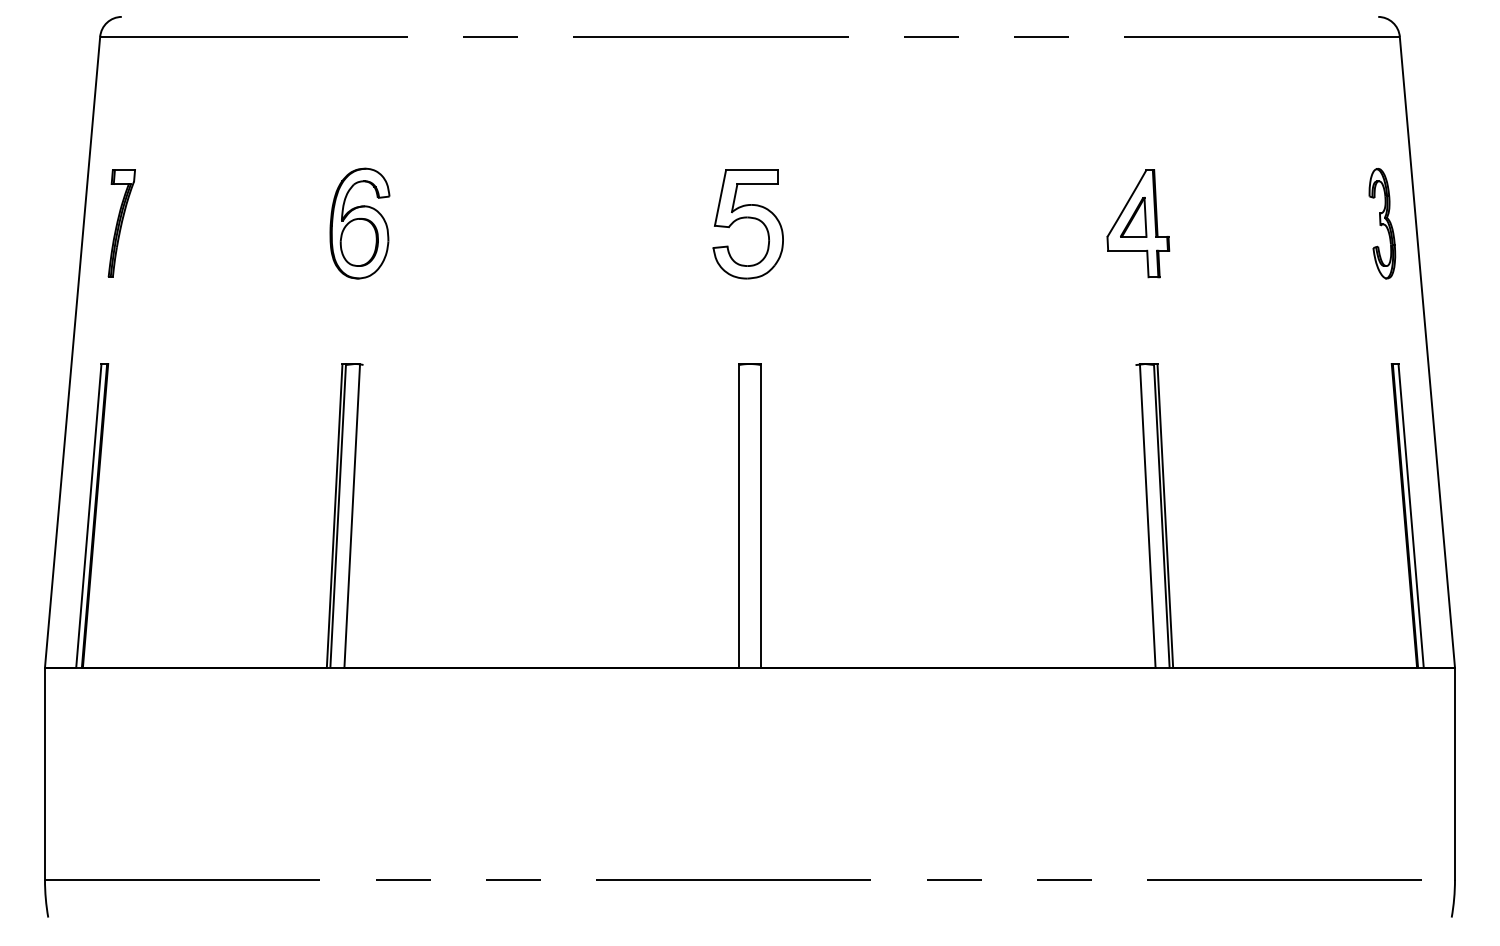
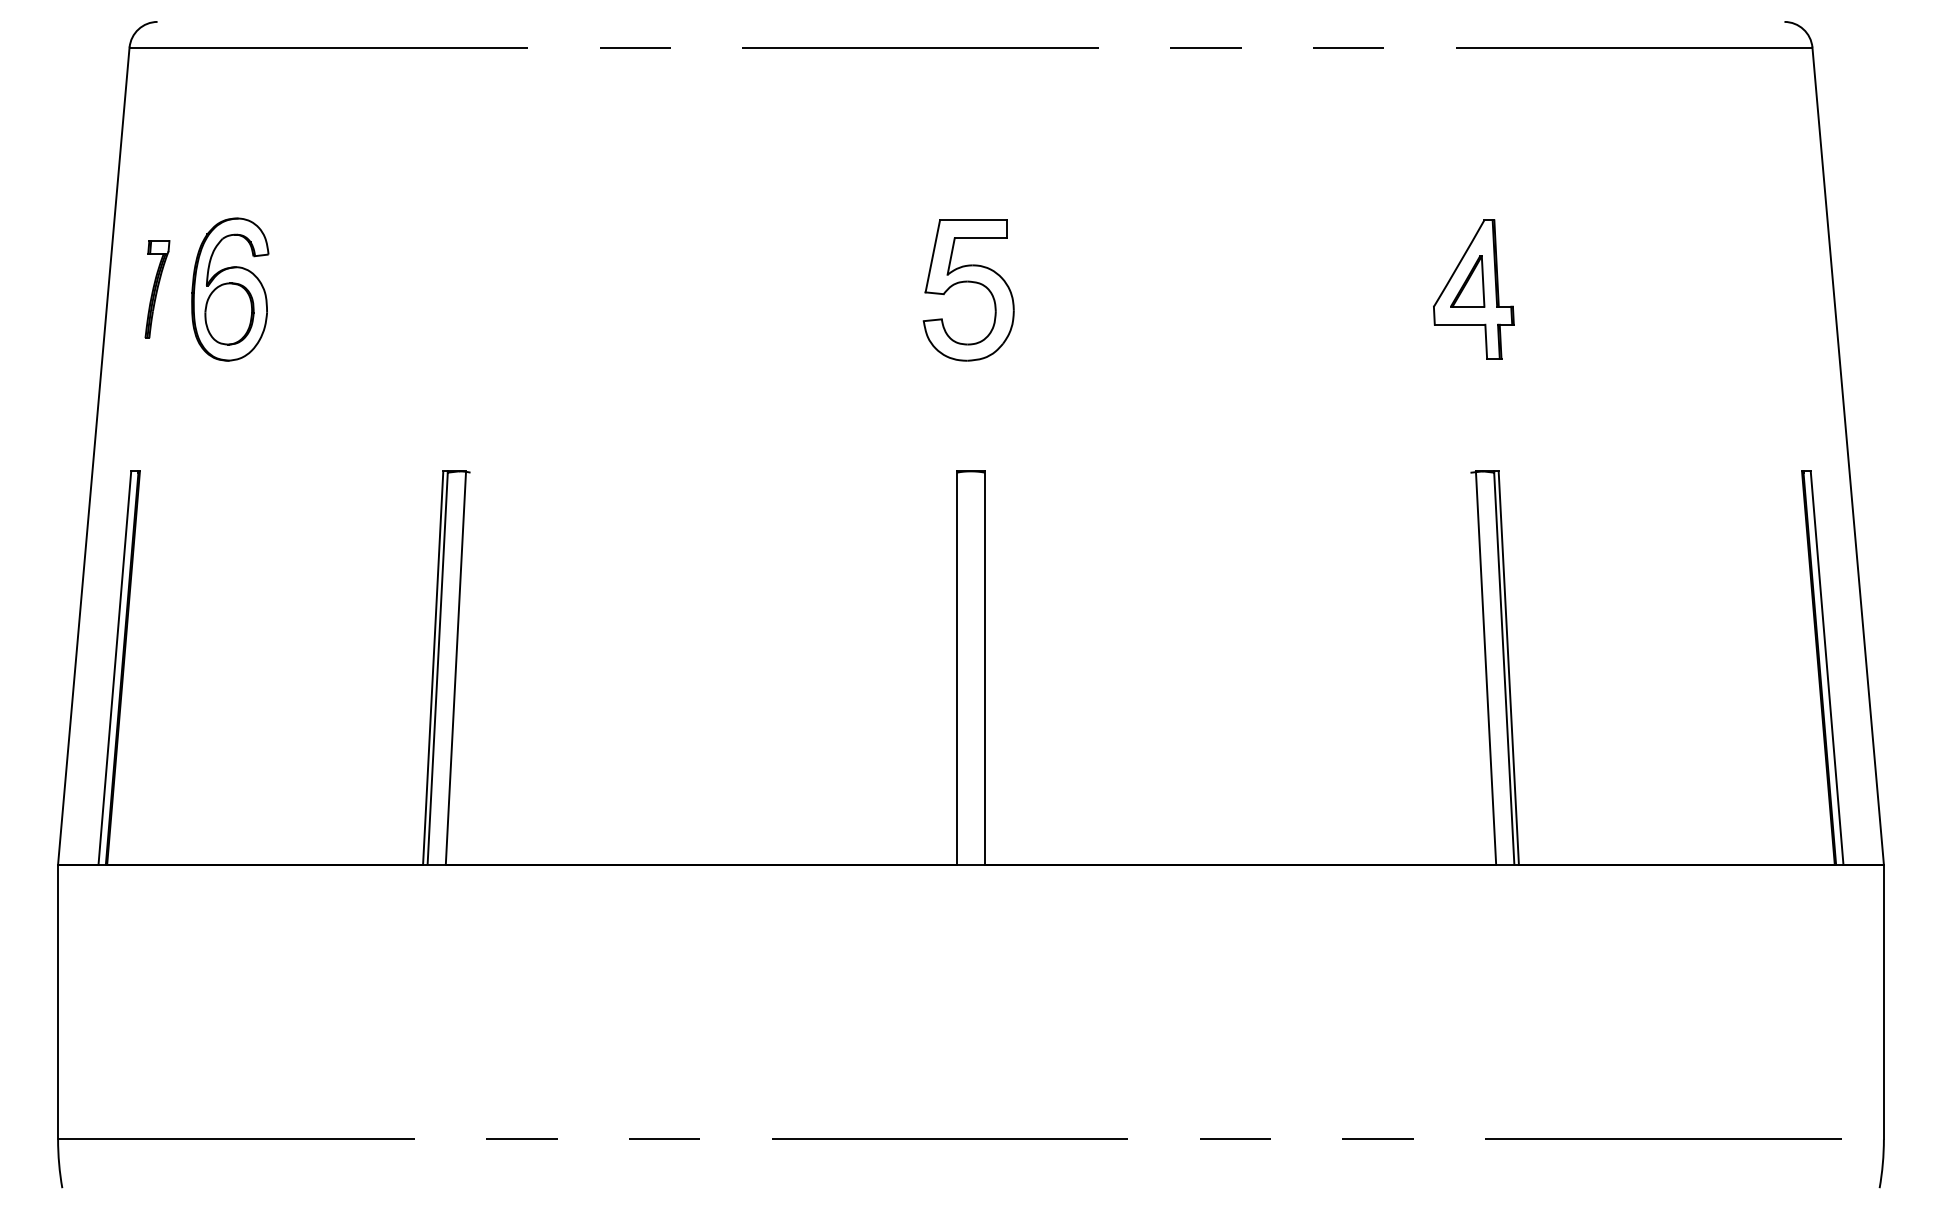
part: (121, 223) -> (157, 289), size x0.7
part: (359, 223) -> (229, 289), moved
part: (1382, 223) -> (1790, 289), removed

